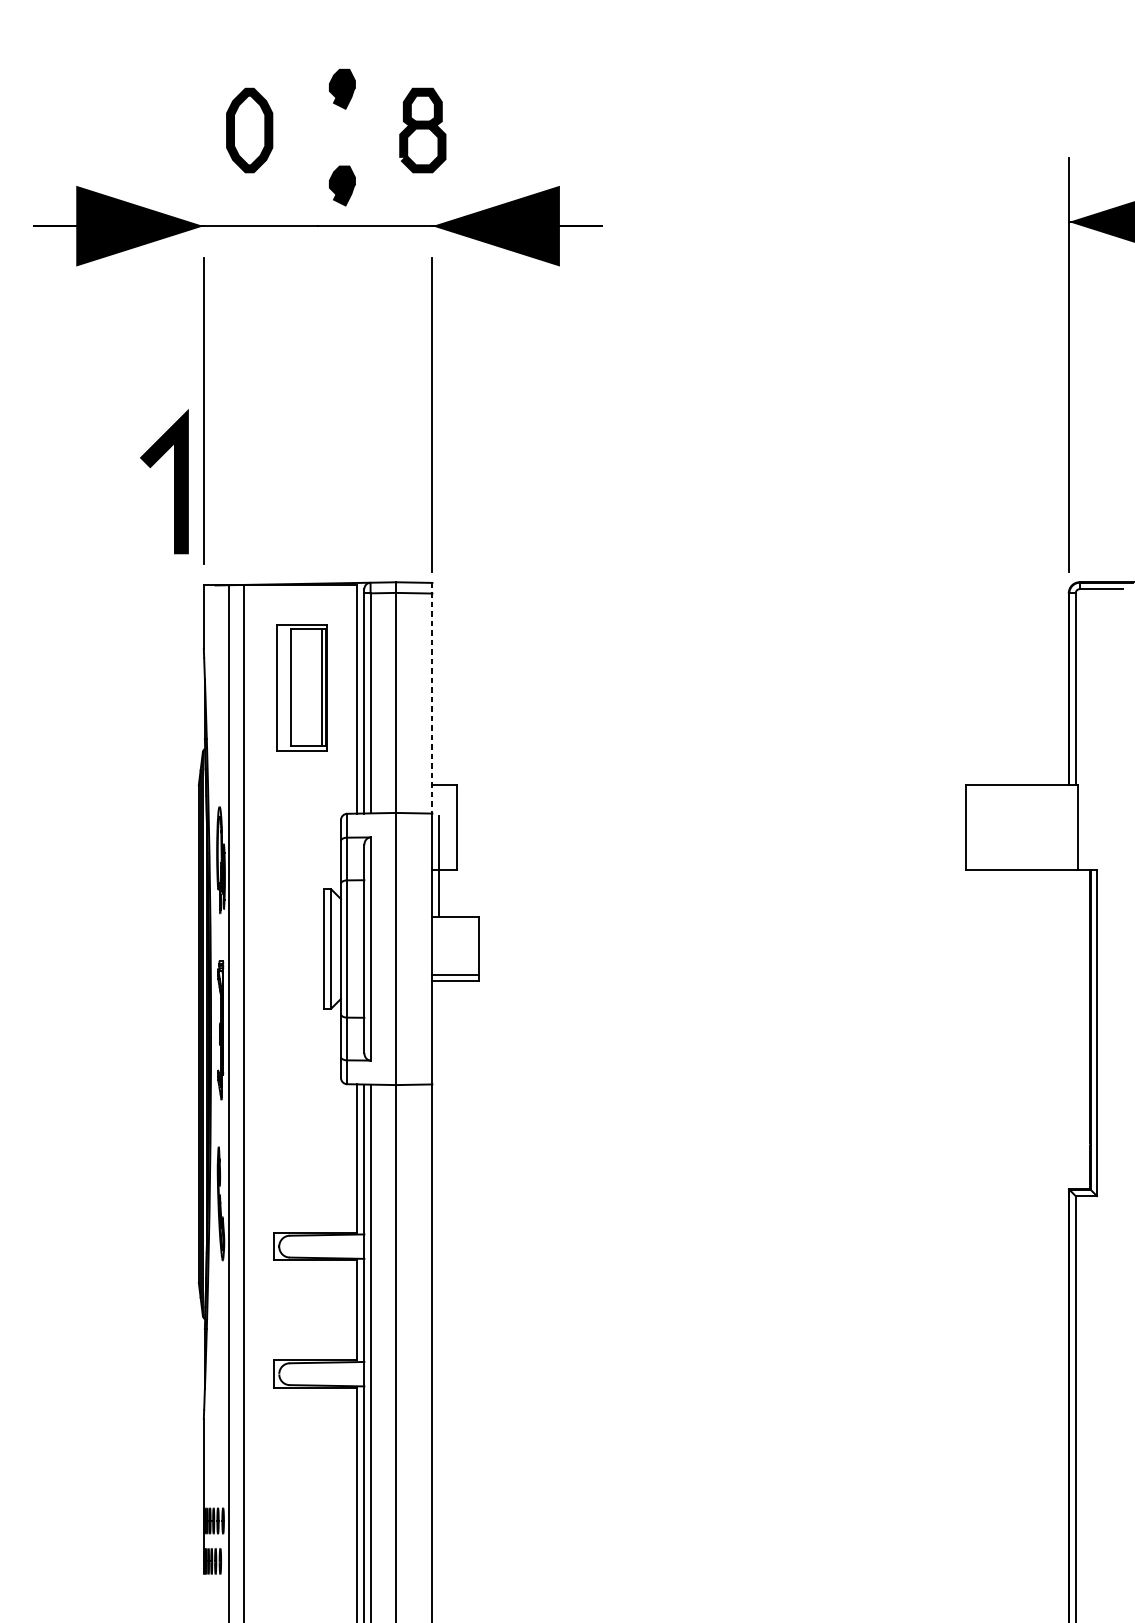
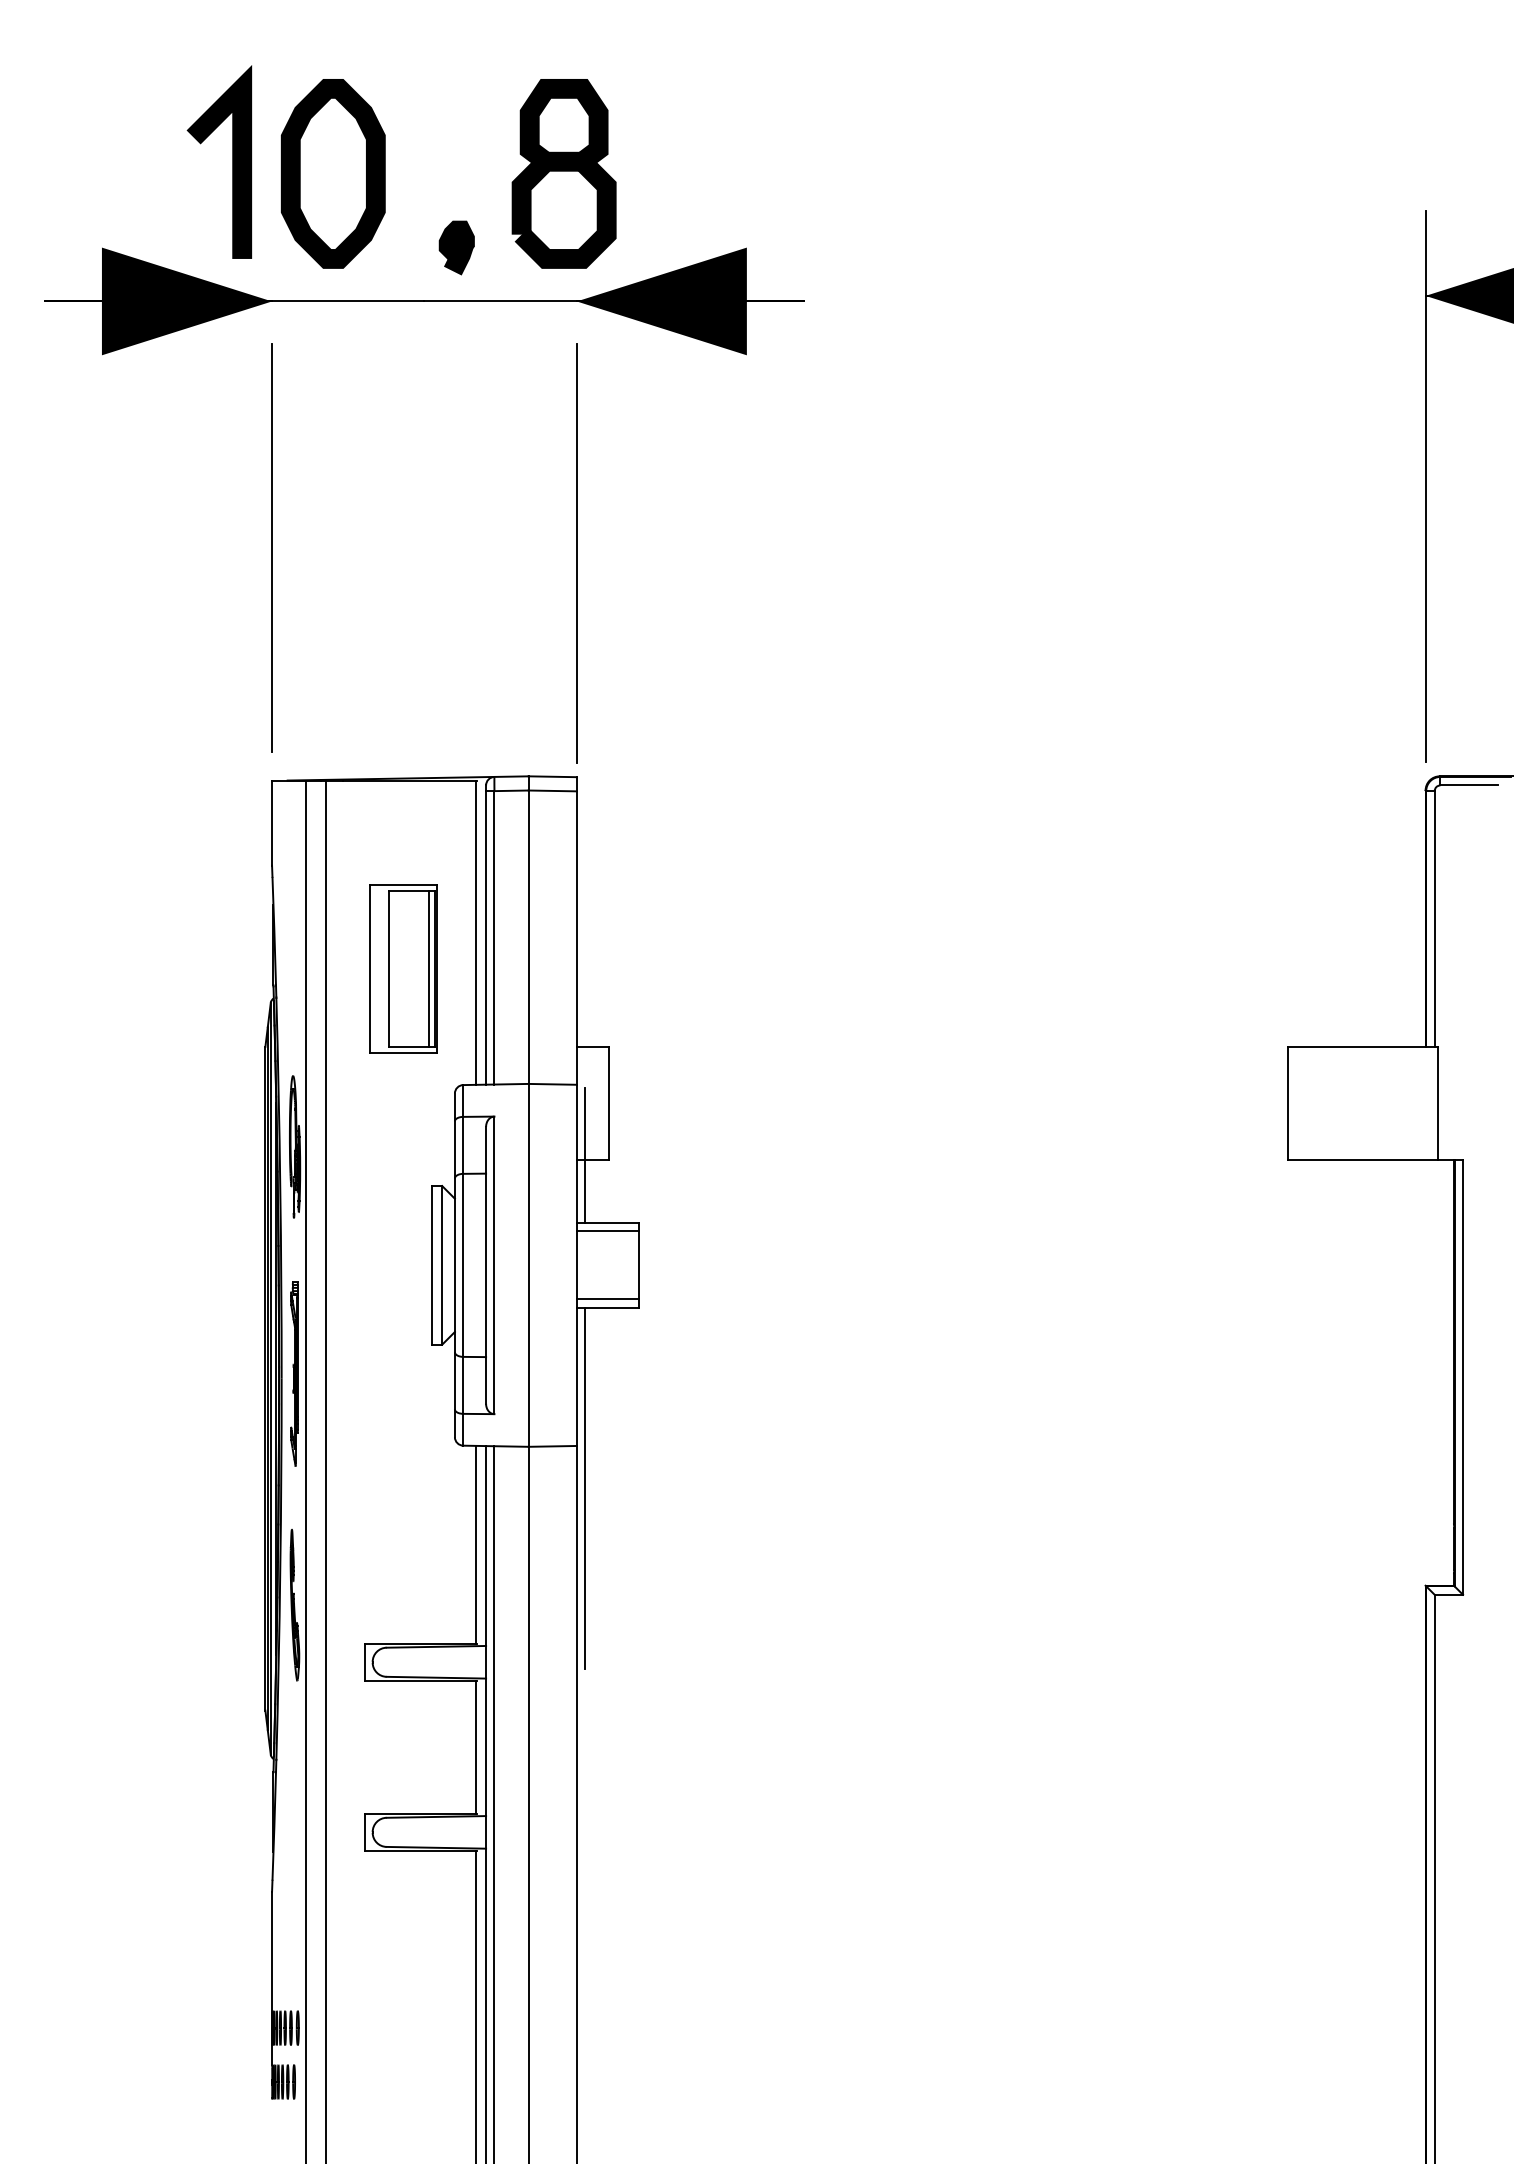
part: (342, 88) -> (456, 118), removed
part: (249, 130) -> (332, 173), size x1.67
part: (422, 130) -> (563, 173), size x1.67
line: (174, 481) -> (232, 161), moved
part: (302, 687) -> (403, 968), moved
line: (432, 697) -> (576, 930), dashed -> solid
line: (455, 923) -> (607, 1231), added
line: (438, 1116) -> (585, 1488), added

